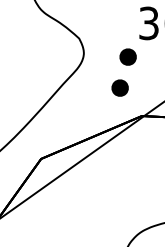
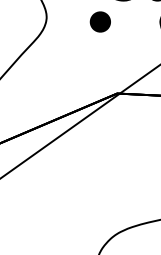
part: (119, 87) -> (89, 58), removed

